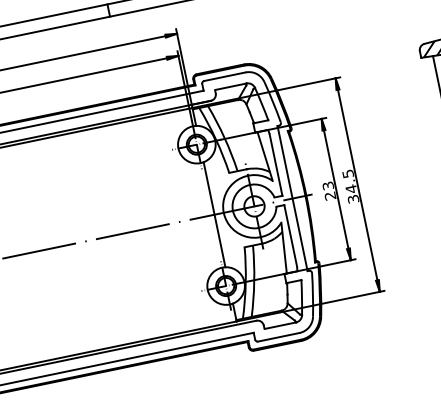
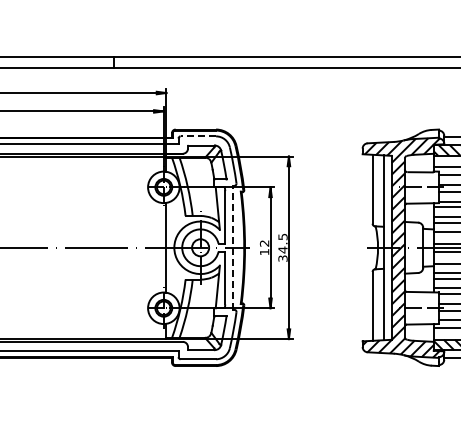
line: (225, 76) -> (198, 136), solid -> dashed
text: (329, 190) -> (264, 247), 23 -> 12
line: (292, 198) -> (233, 247), solid -> dashed

